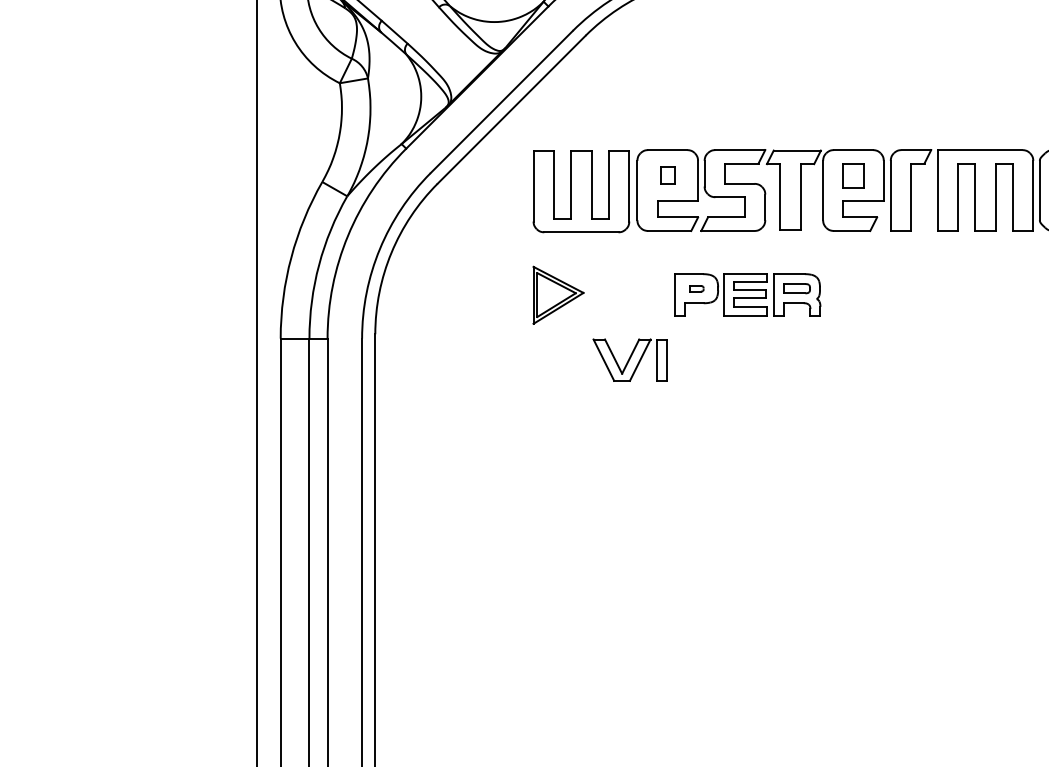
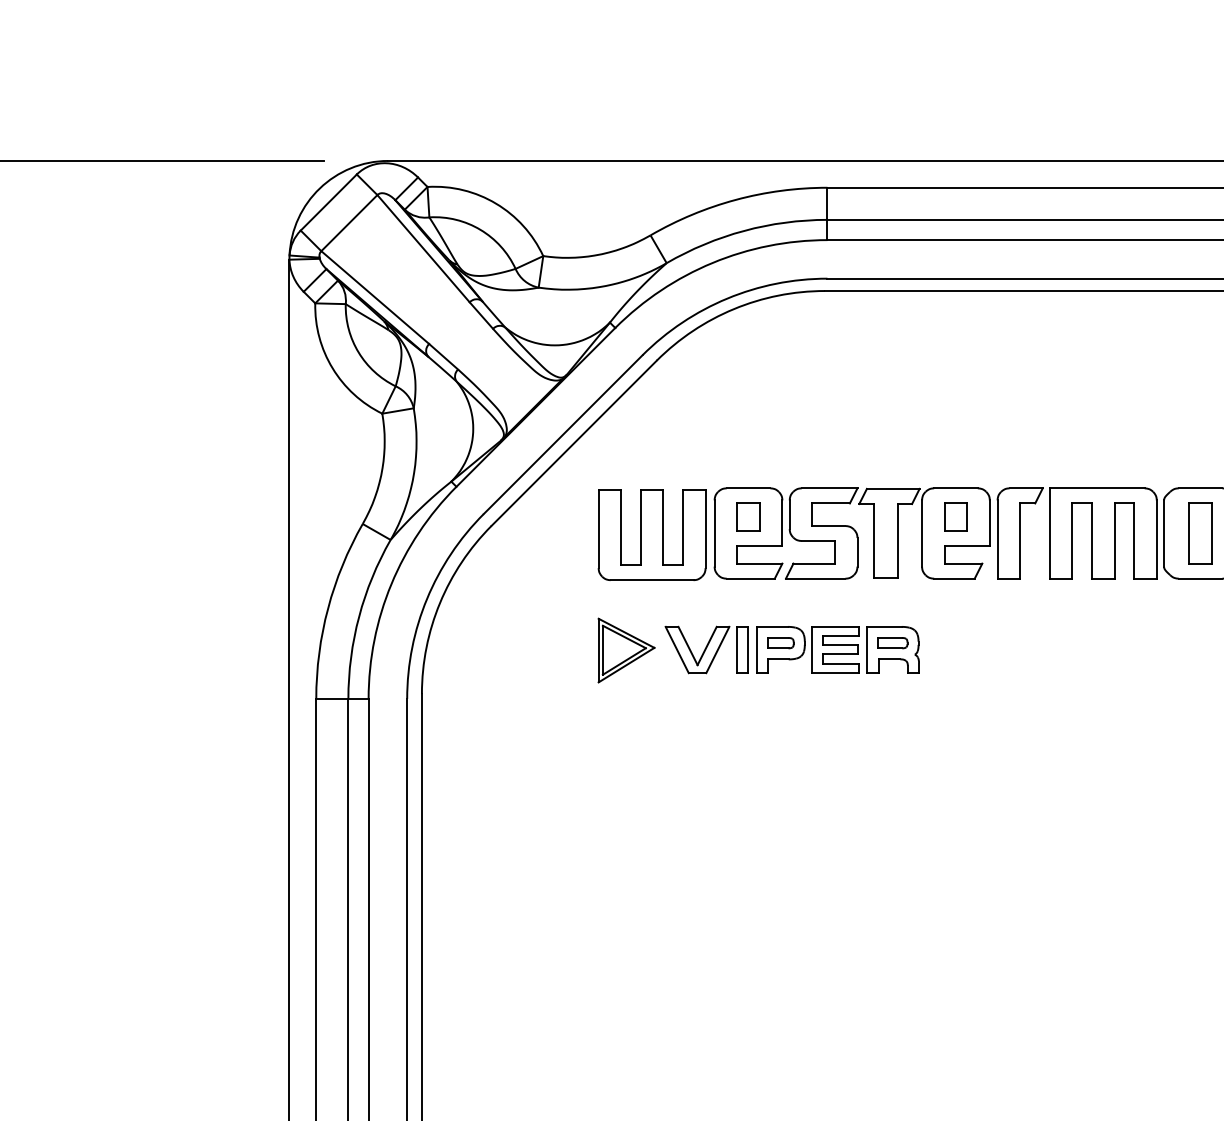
part: (667, 175) -> (748, 516), size x1.43
part: (696, 289) -> (780, 643), size x1.67
part: (630, 359) -> (706, 649), moved

